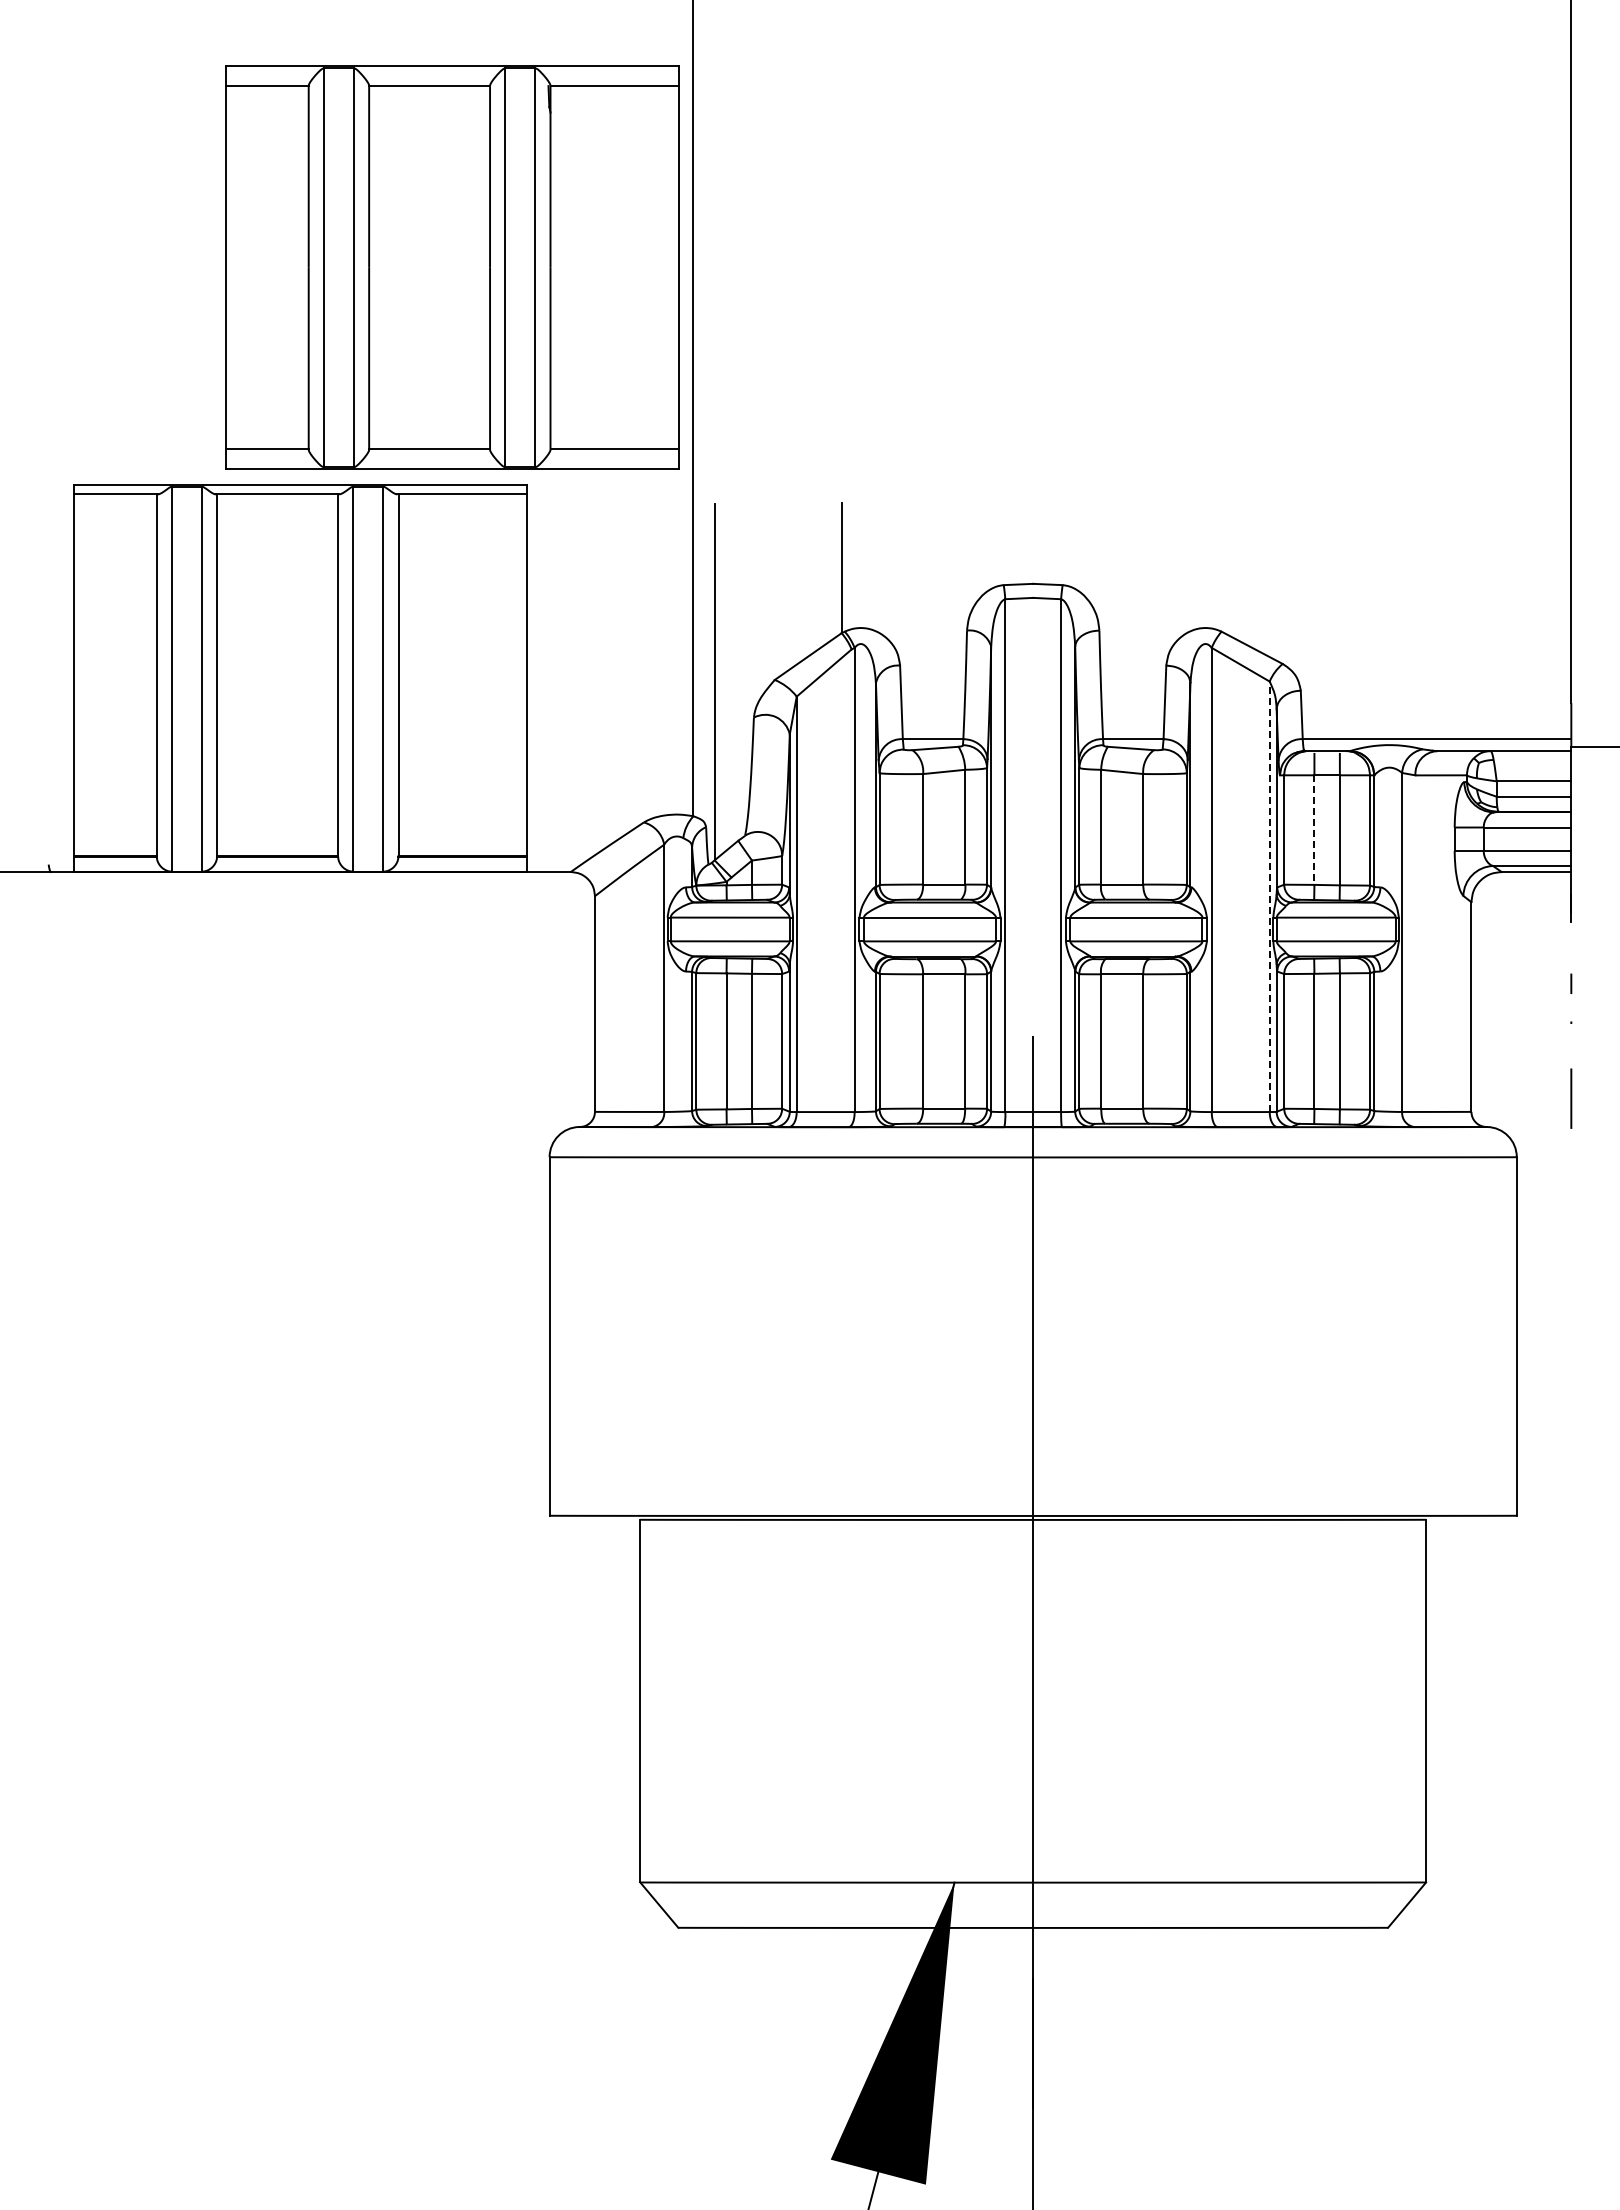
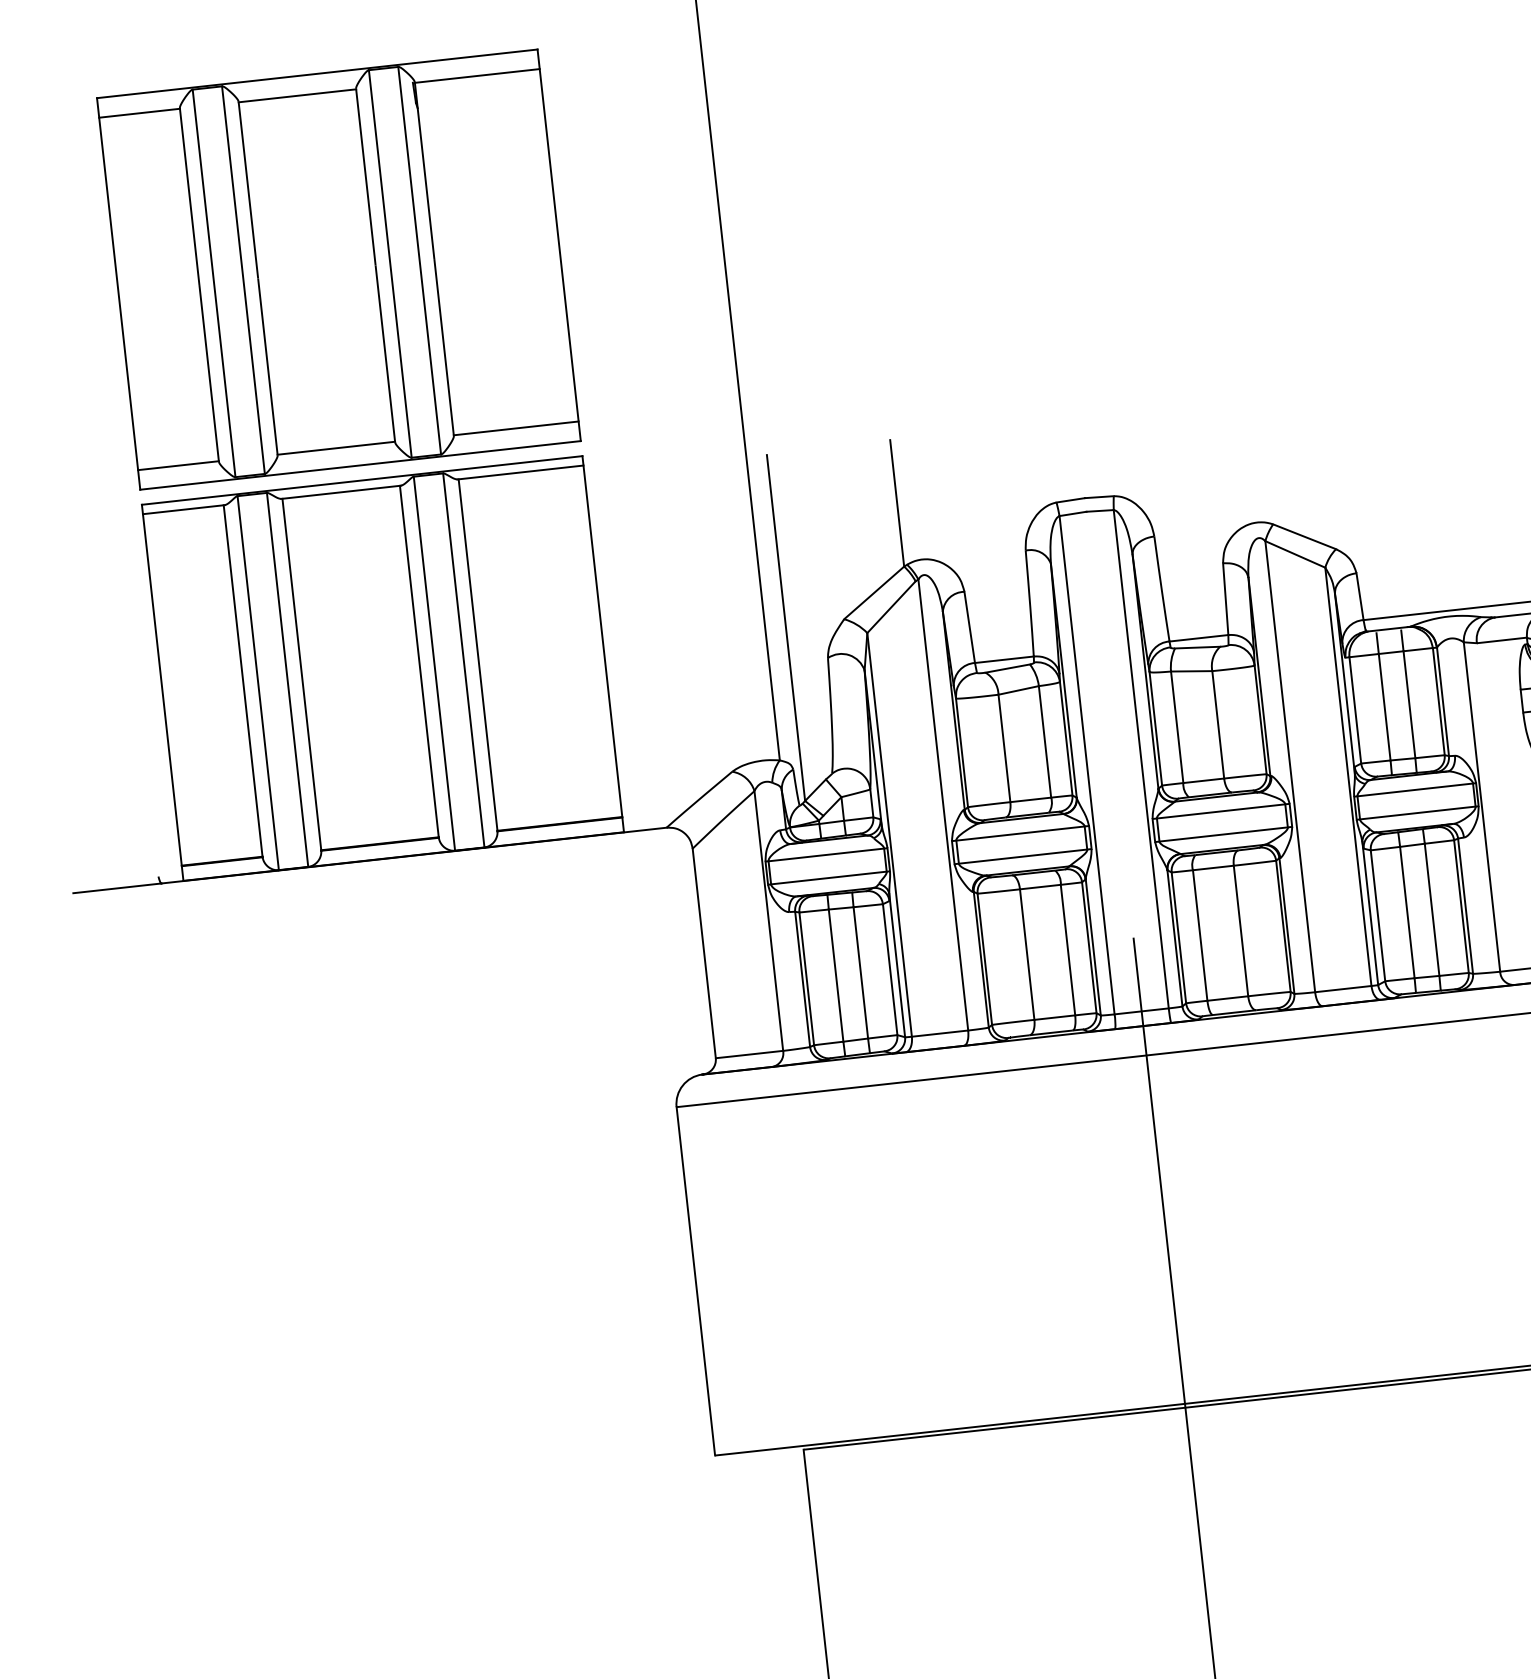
part: (452, 267) -> (339, 269), moved
line: (1314, 830) -> (1384, 707), dashed -> solid
line: (1269, 896) -> (1348, 776), dashed -> solid

